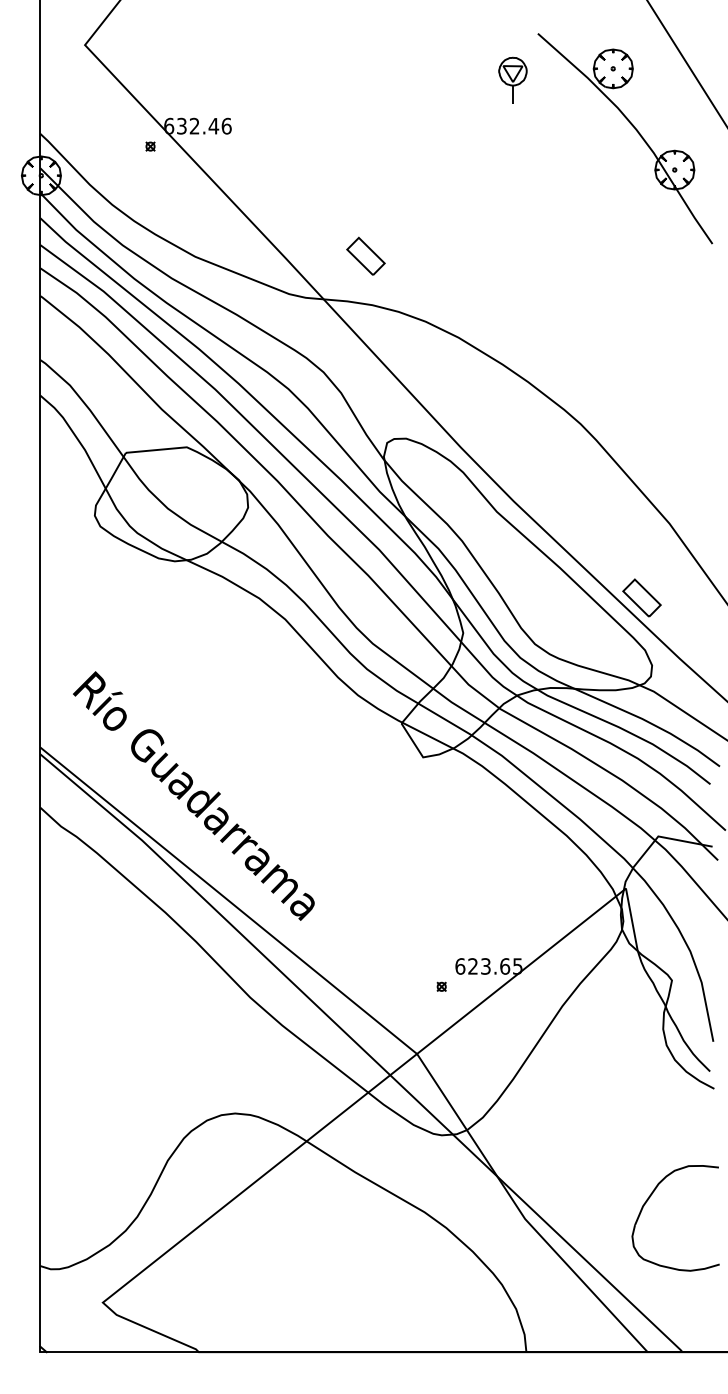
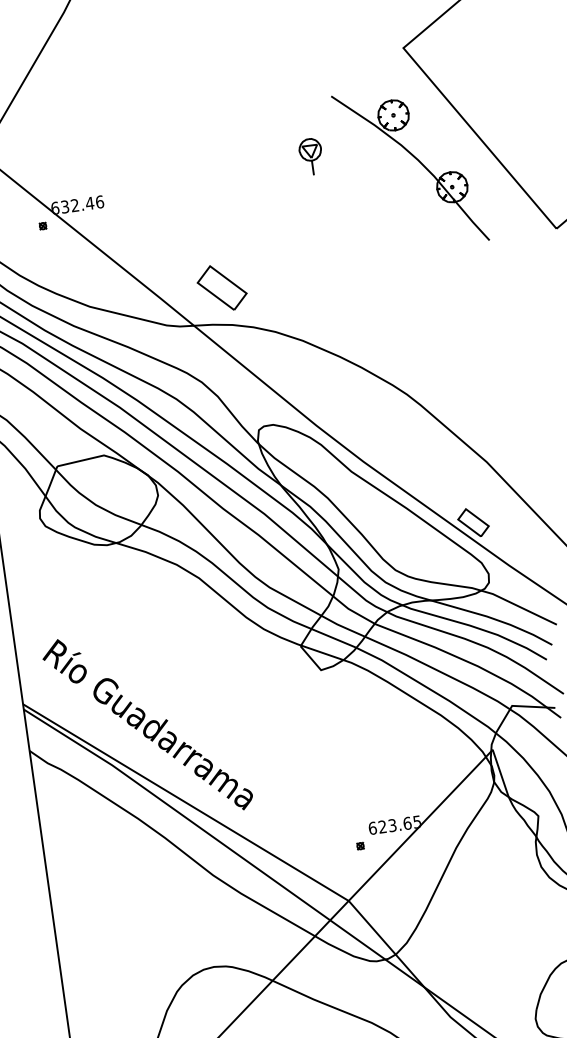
part: (512, 79) -> (310, 156), moved
part: (365, 255) -> (221, 287), size x1.6

